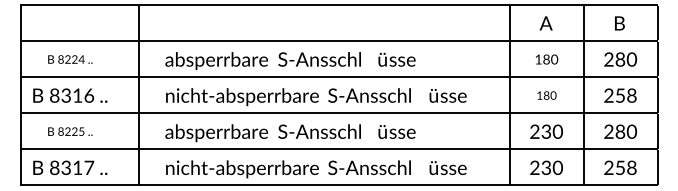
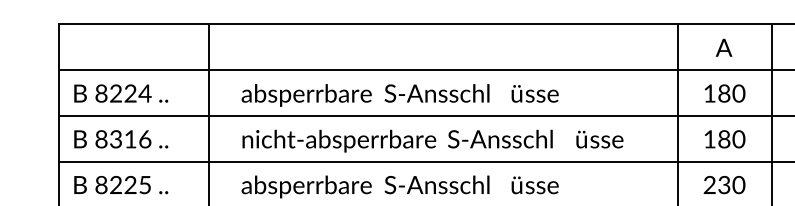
part: (70, 59) -> (121, 93), size x1.67
part: (546, 59) -> (724, 93), size x1.43
part: (546, 95) -> (724, 139), size x1.67
part: (70, 131) -> (121, 184), size x1.67

